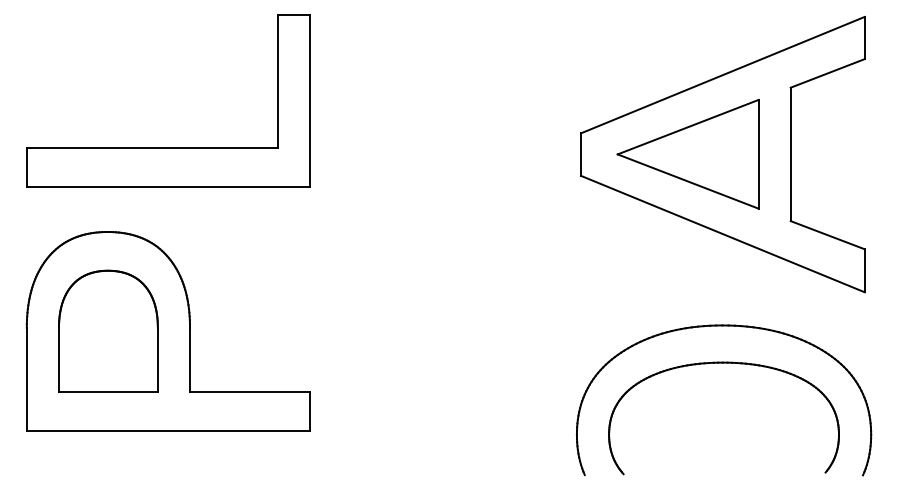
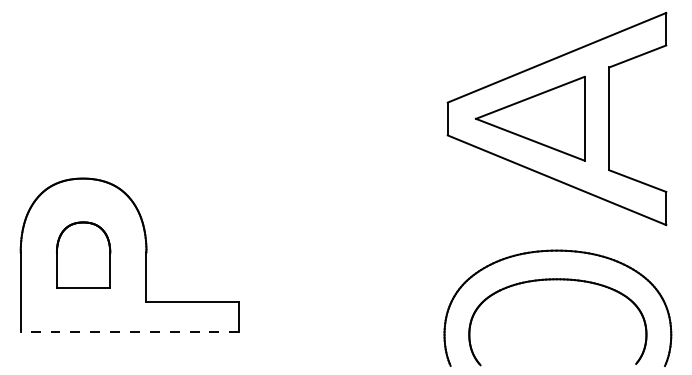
part: (167, 147) -> (129, 113), removed
part: (108, 330) -> (83, 254), size x0.7
line: (167, 430) -> (129, 331), solid -> dashed

